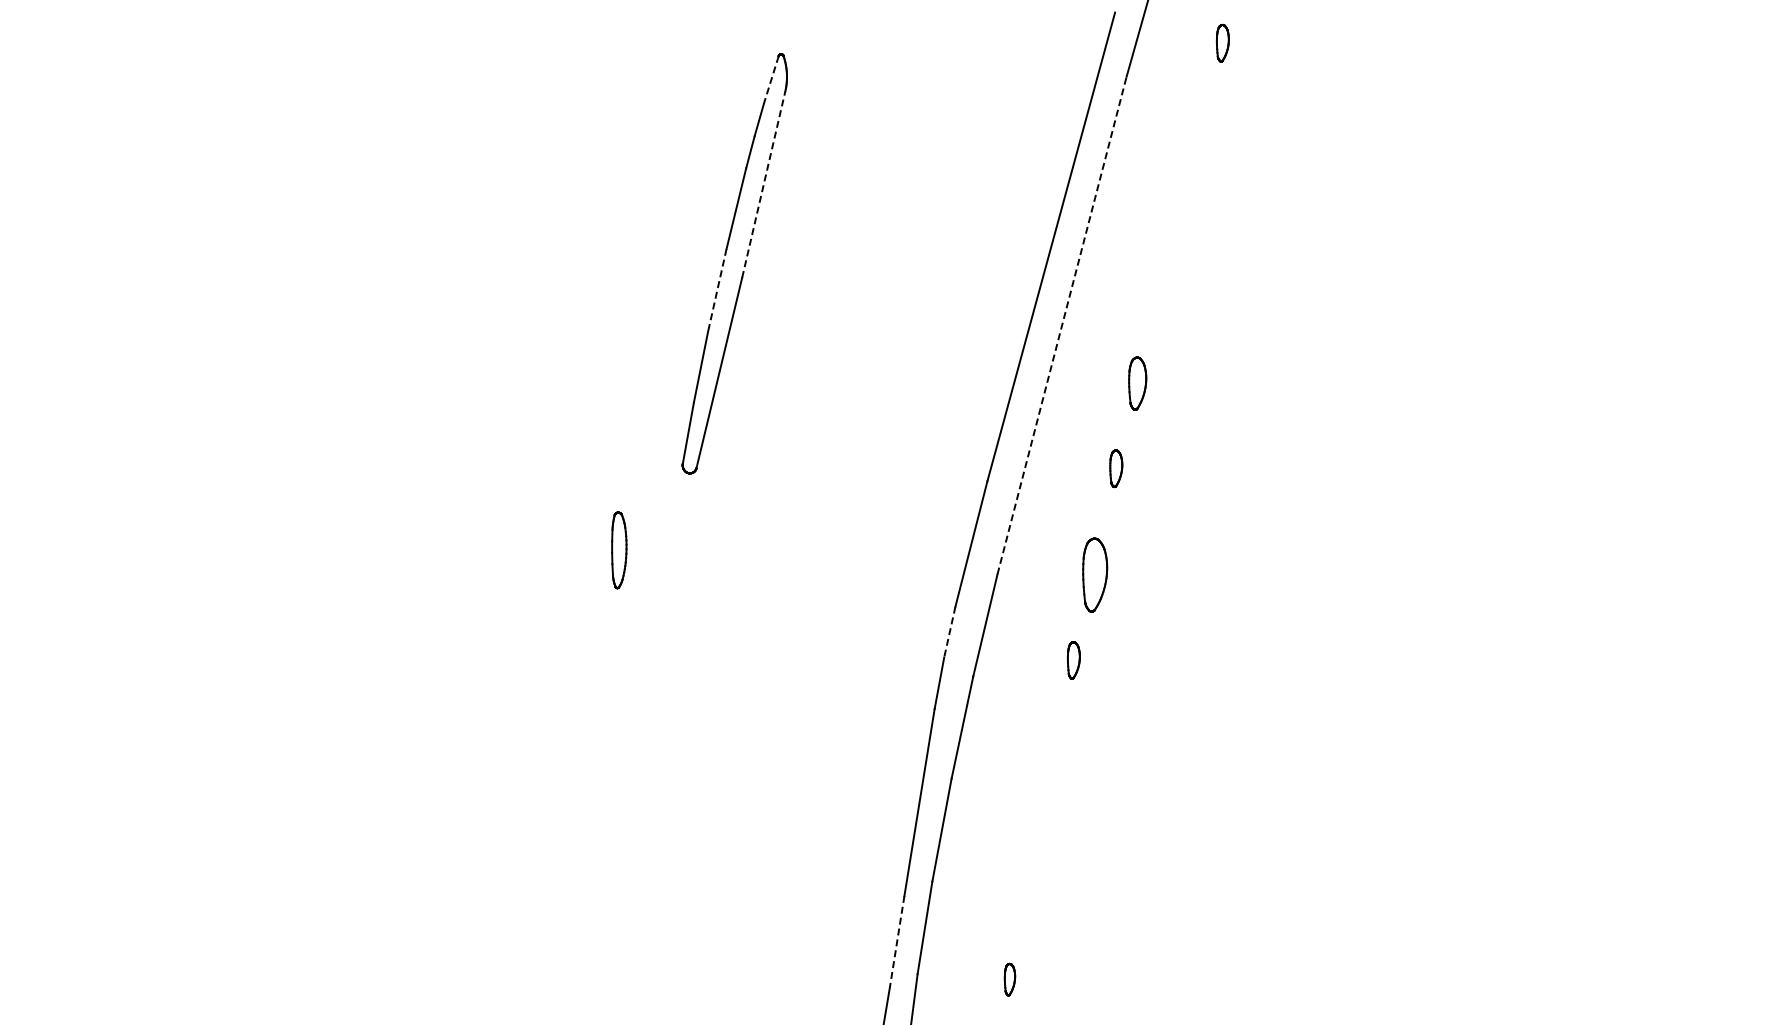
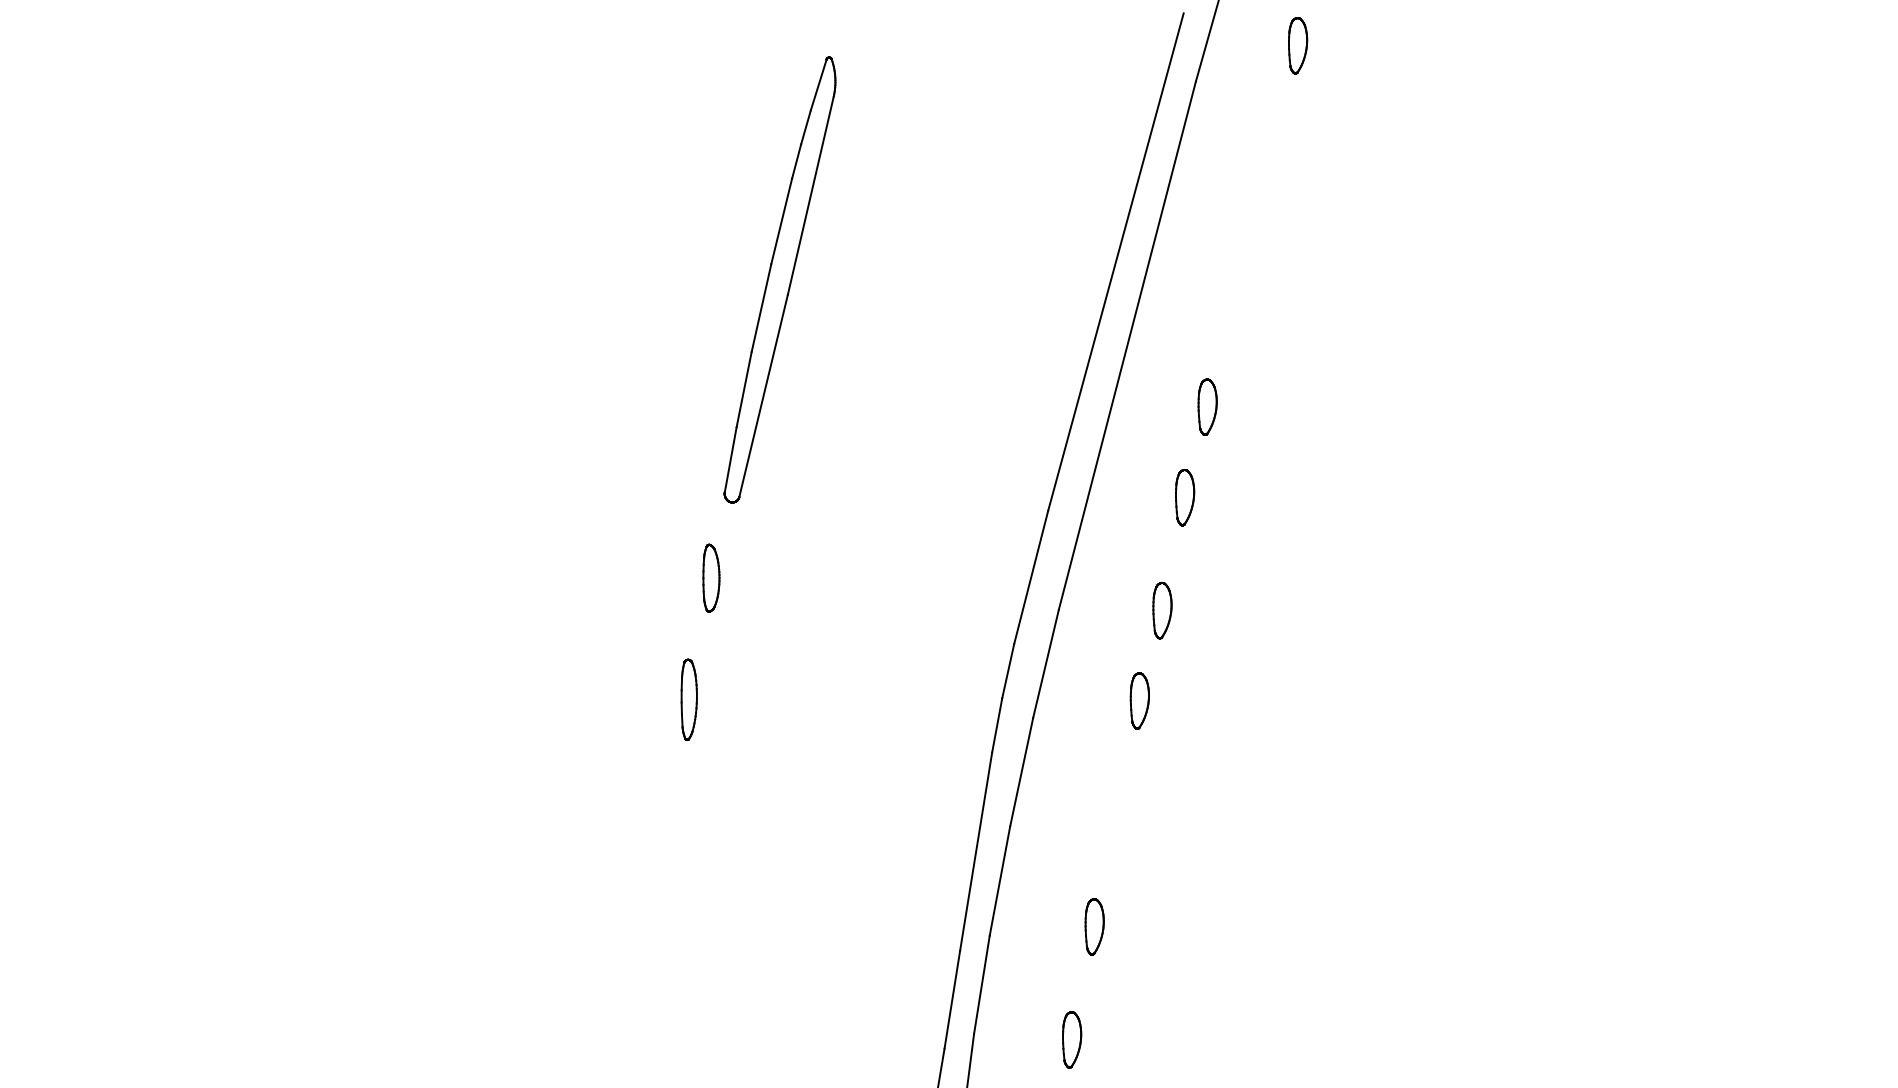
part: (1222, 43) -> (1297, 46), size x1.43
line: (771, 80) -> (818, 85), dashed -> solid
line: (763, 184) -> (810, 195), dashed -> solid
line: (717, 290) -> (761, 308), dashed -> solid
line: (1062, 325) -> (1127, 345), dashed -> solid
part: (1115, 468) -> (1184, 497), size x1.43
part: (669, 544) -> (710, 577), added
part: (619, 550) -> (689, 700), moved
part: (1094, 575) -> (1161, 610), size x0.71
line: (949, 632) -> (1007, 671), dashed -> solid
part: (1073, 660) -> (1139, 701), size x1.43
part: (1030, 873) -> (1093, 927), added
line: (897, 941) -> (952, 999), dashed -> solid
part: (1009, 979) -> (1071, 1039), size x1.67

